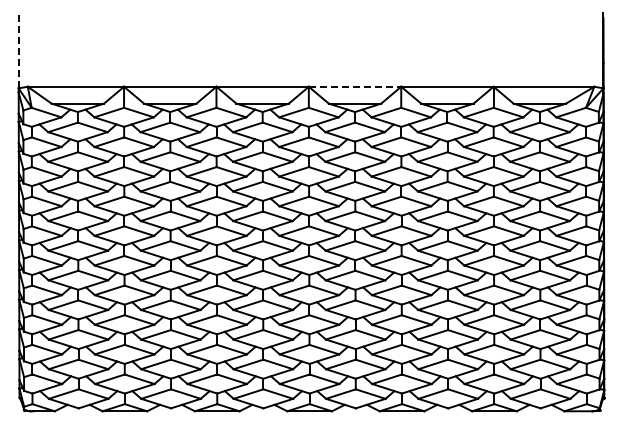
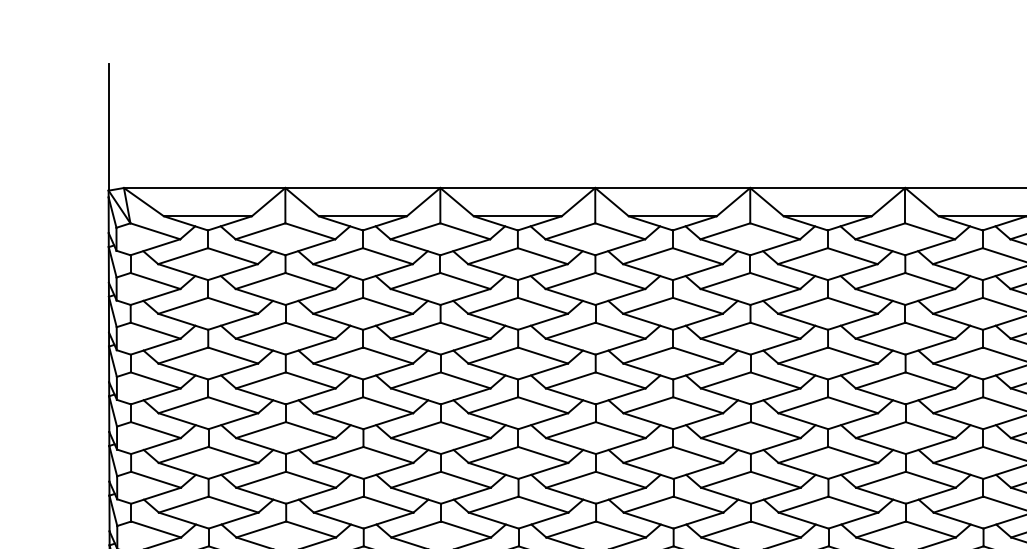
line: (18, 50) -> (108, 127), dashed -> solid
line: (355, 86) -> (673, 187), dashed -> solid

